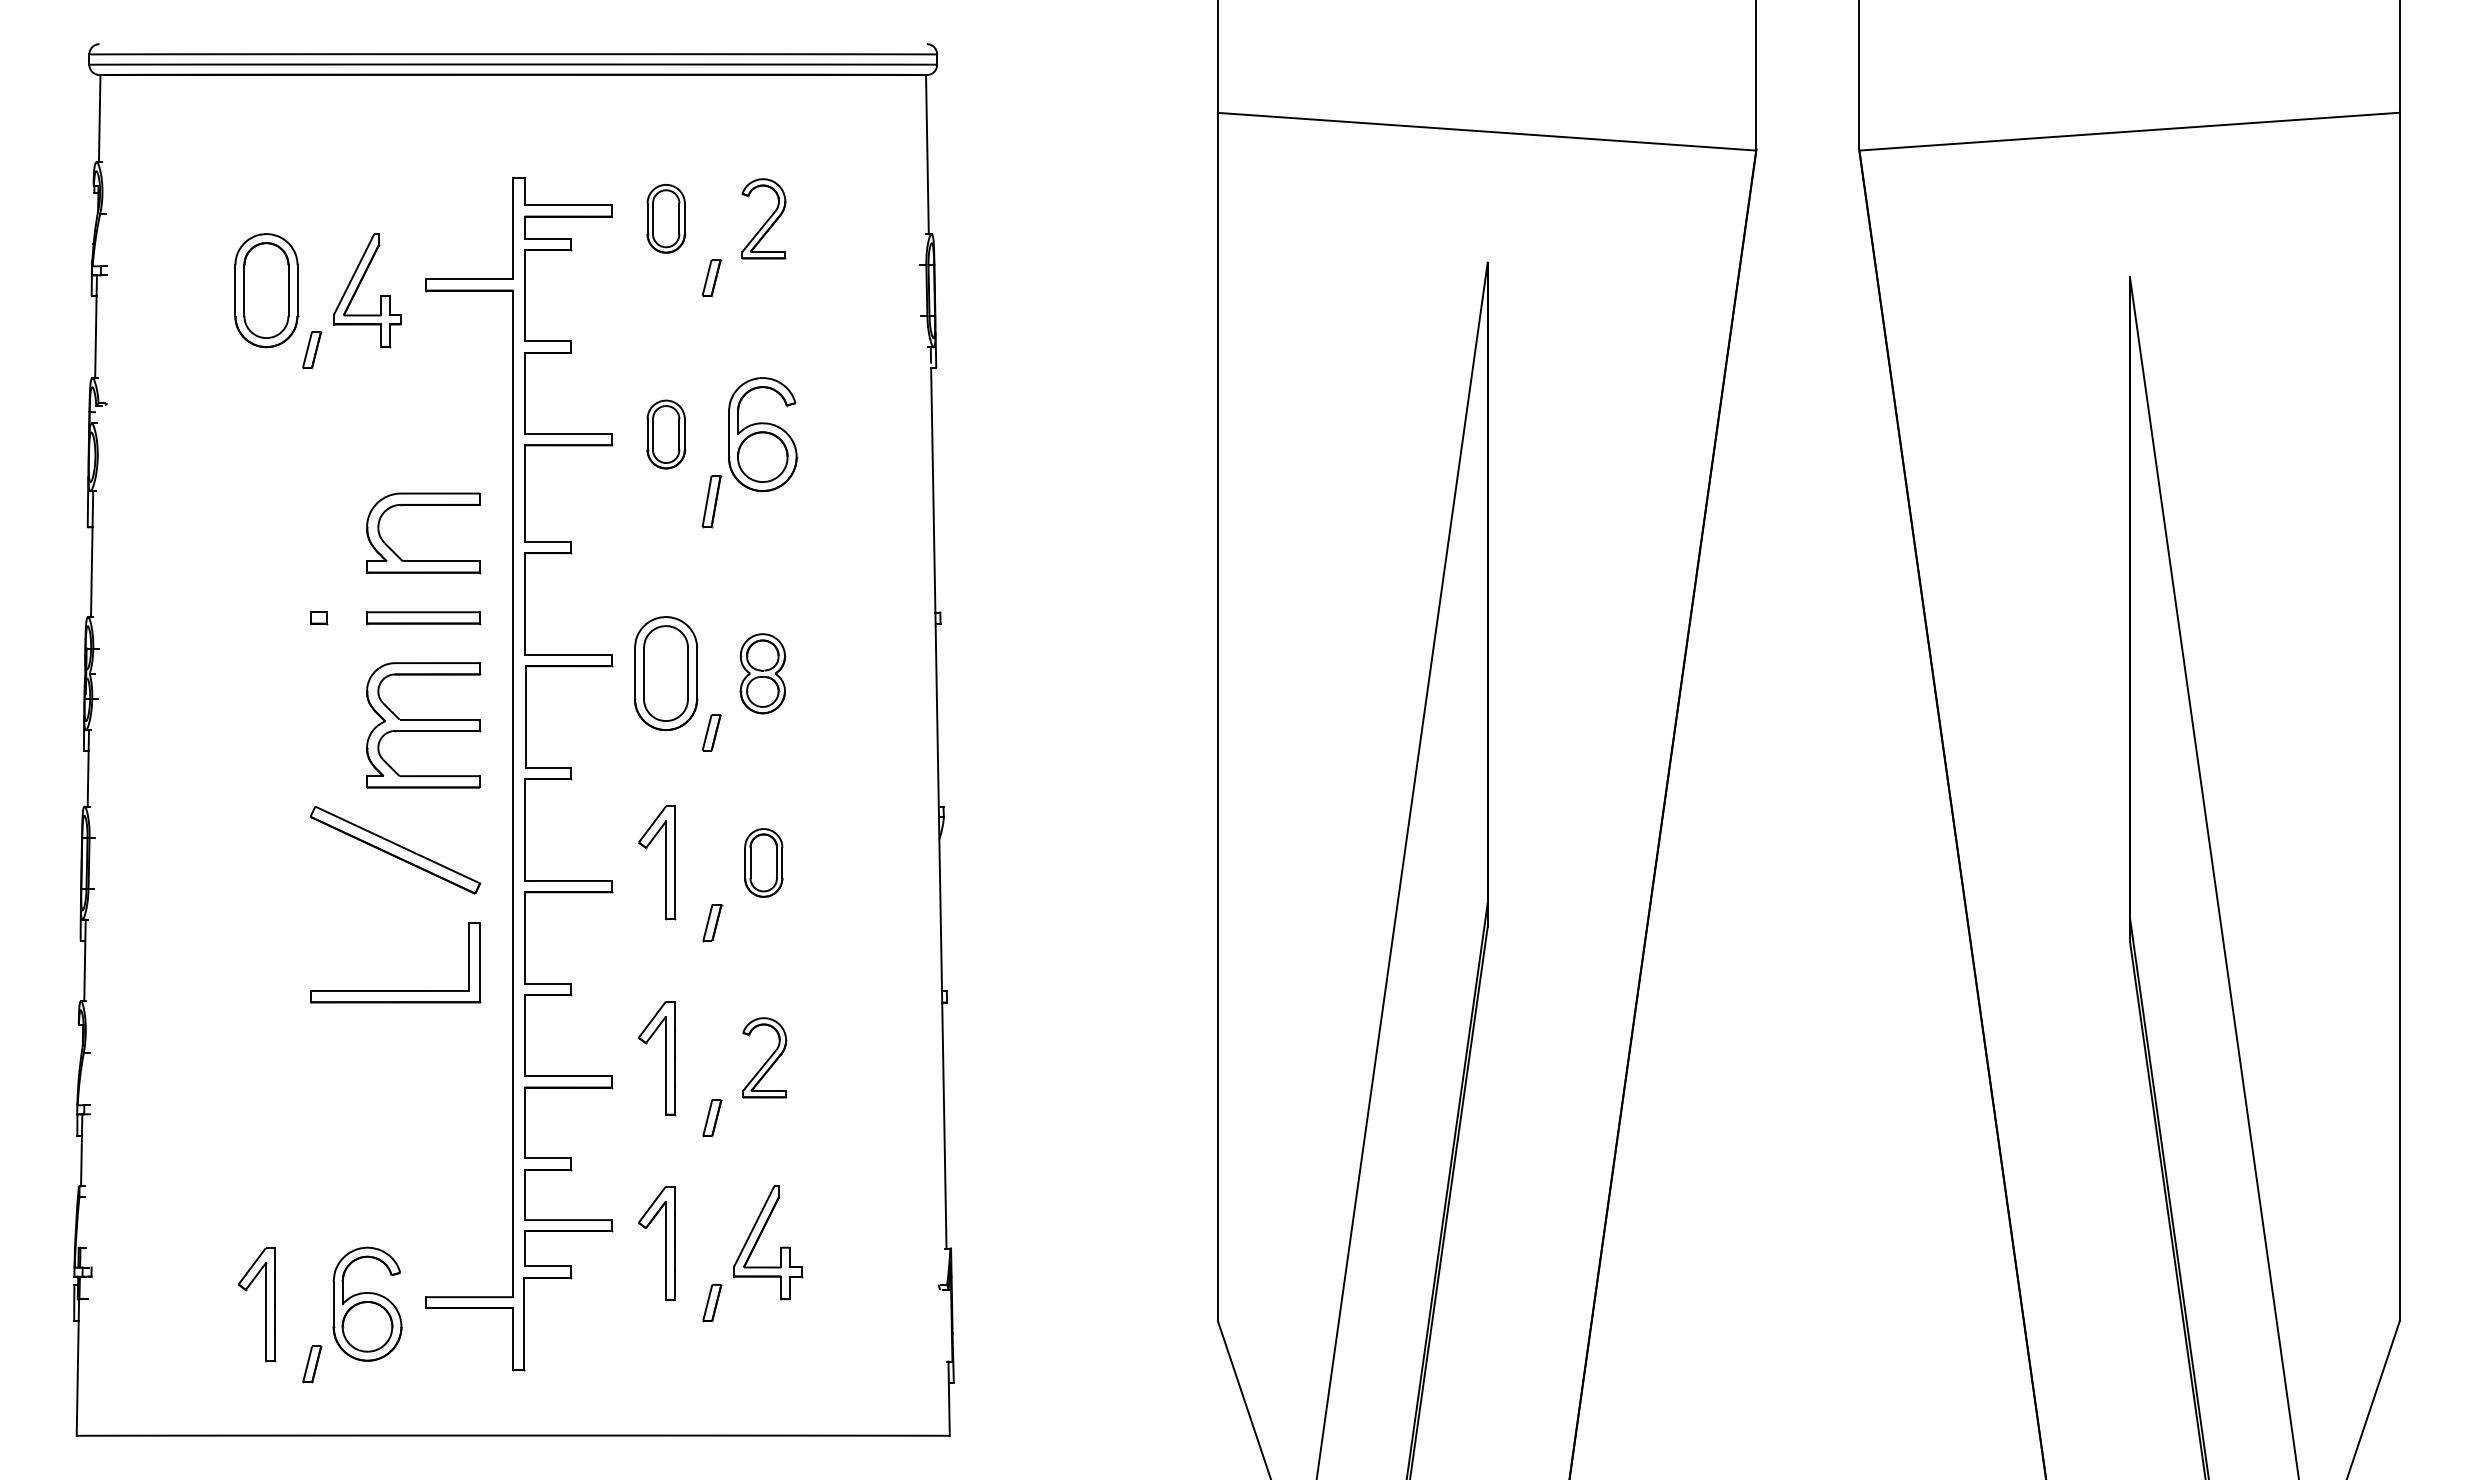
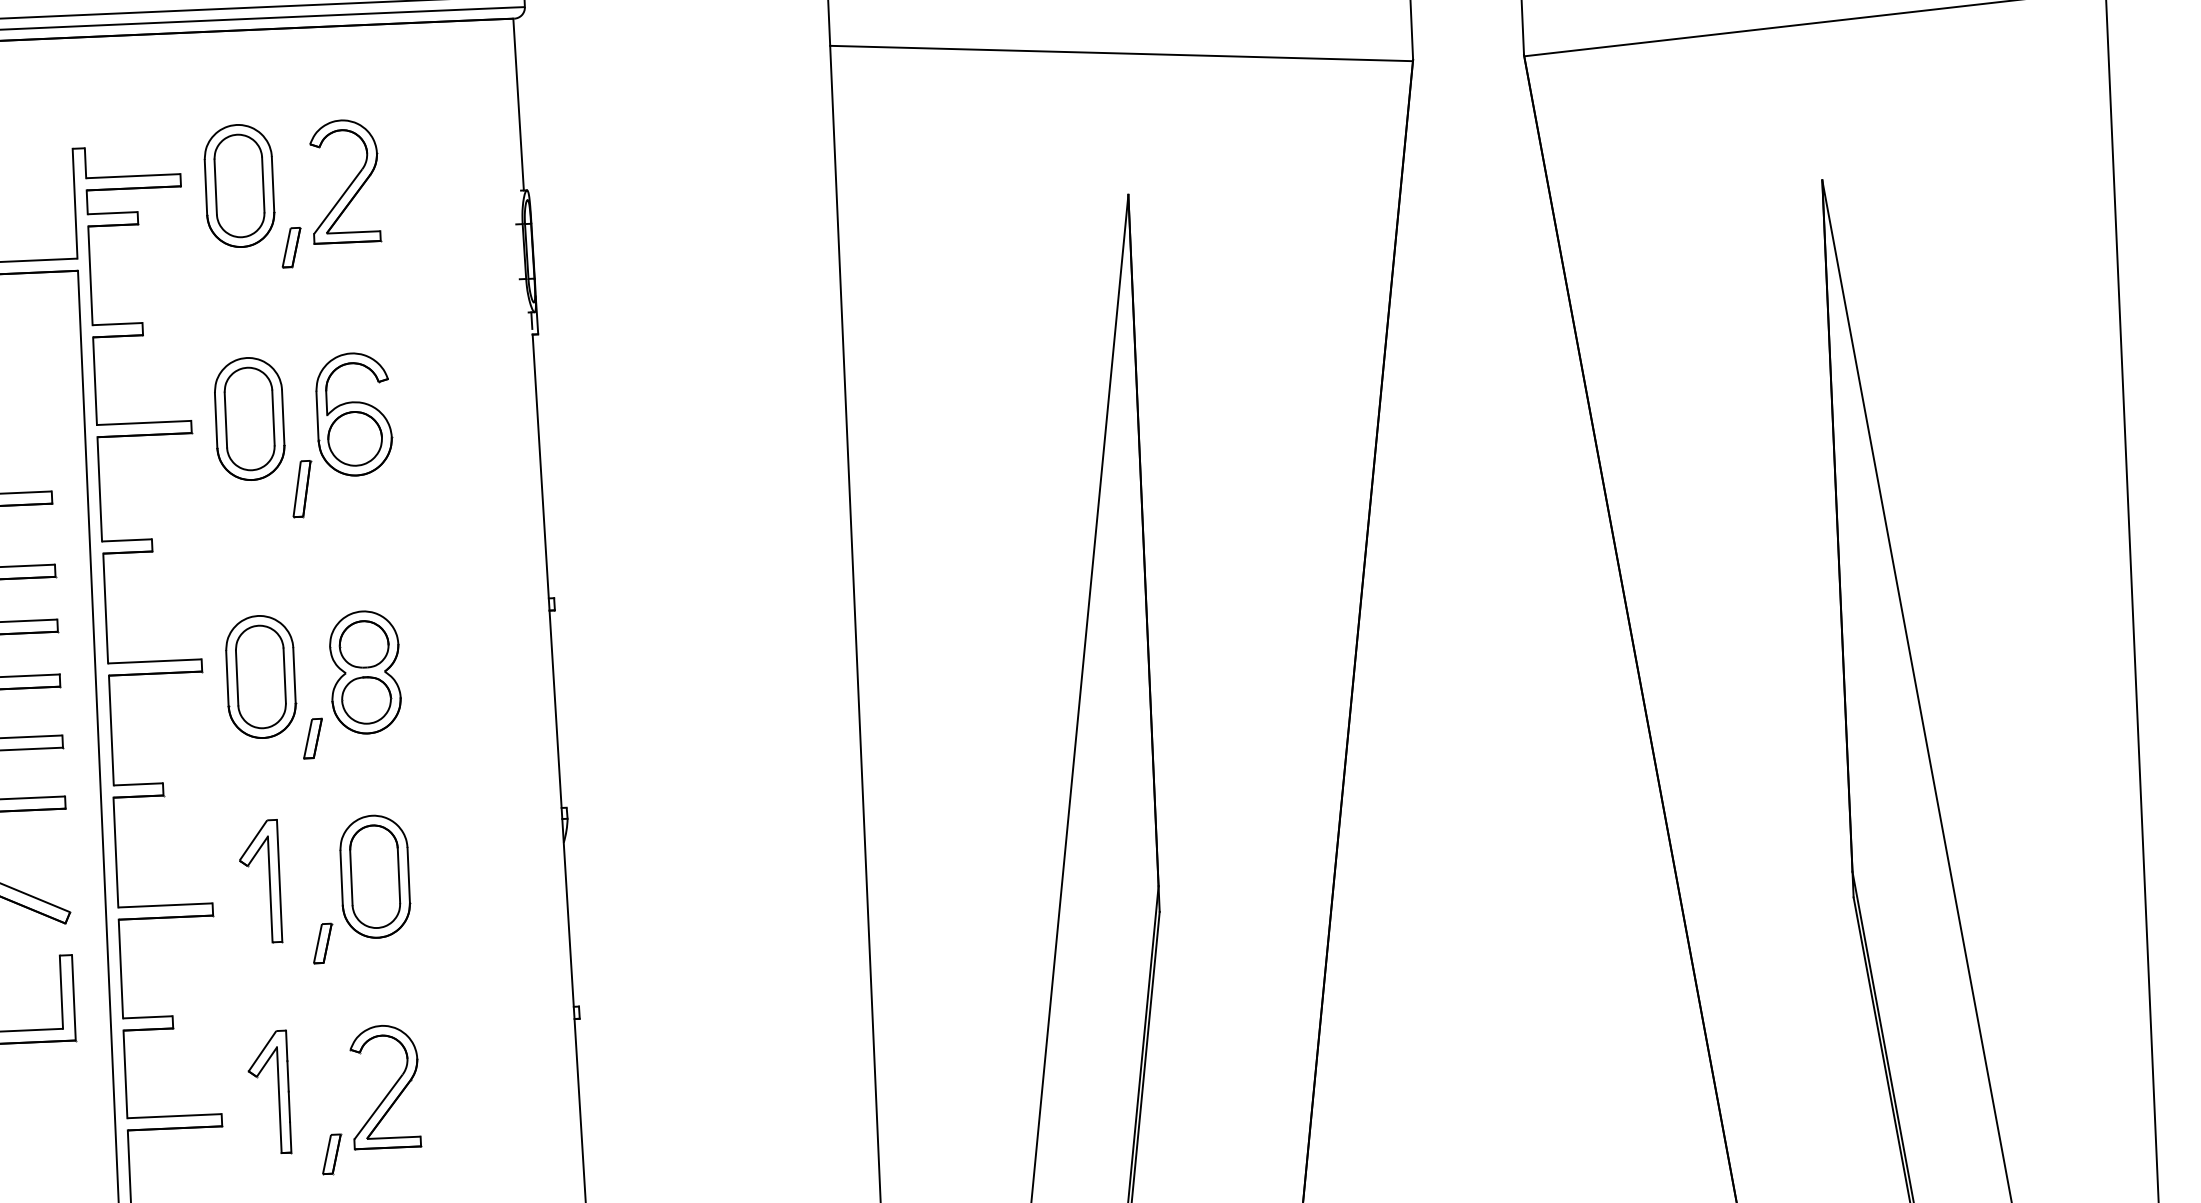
part: (666, 218) -> (240, 185), size x1.67
part: (763, 218) -> (344, 181), size x1.43
part: (666, 434) -> (250, 418), size x1.67
part: (762, 673) -> (365, 672), size x1.43
part: (763, 862) -> (375, 876), size x1.67
part: (764, 1057) -> (385, 1086), size x1.43

